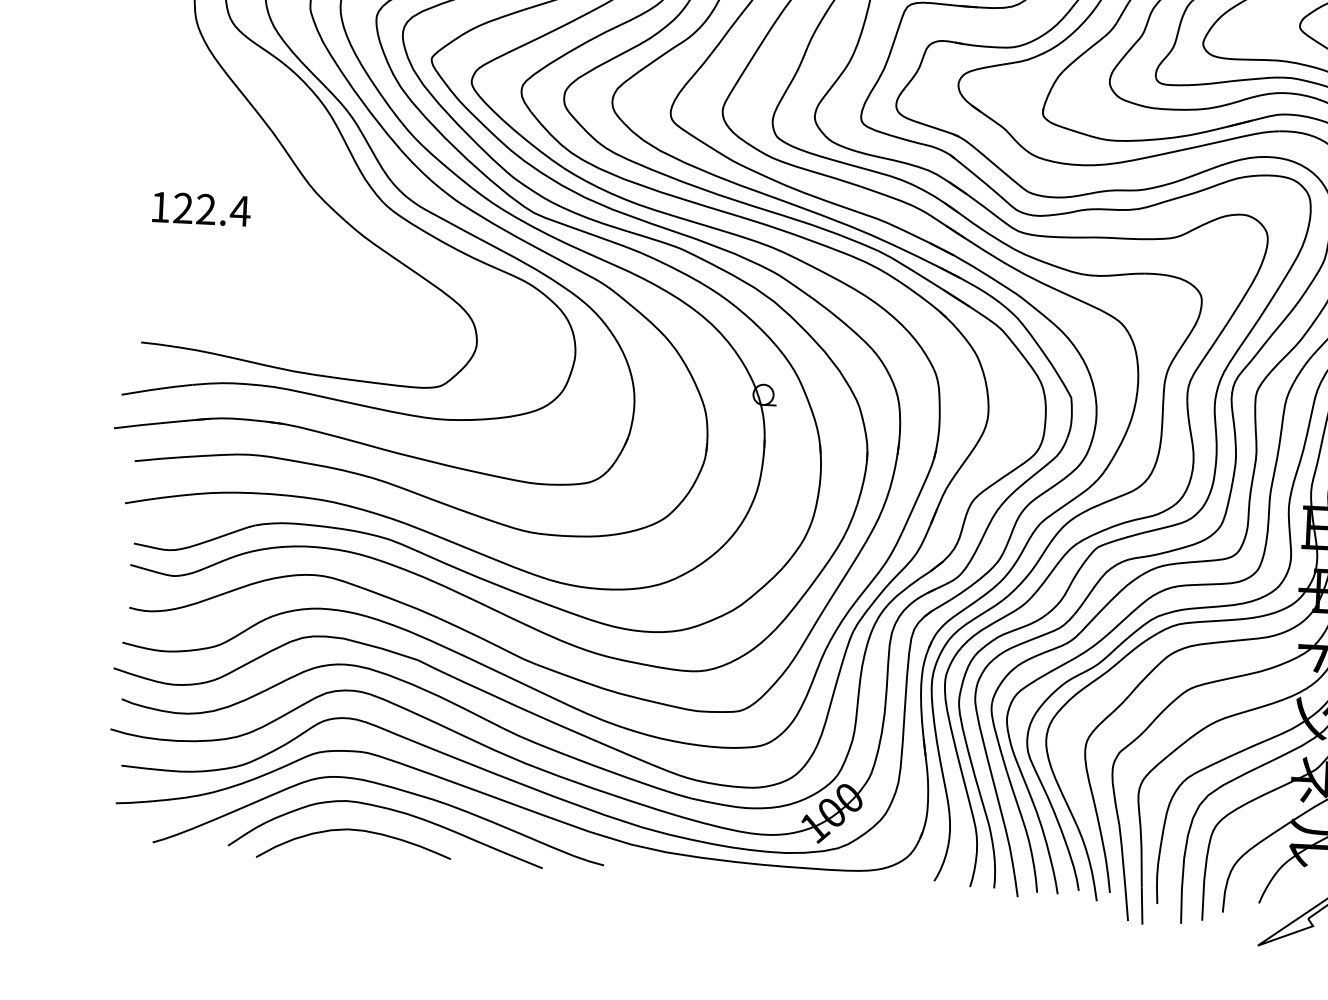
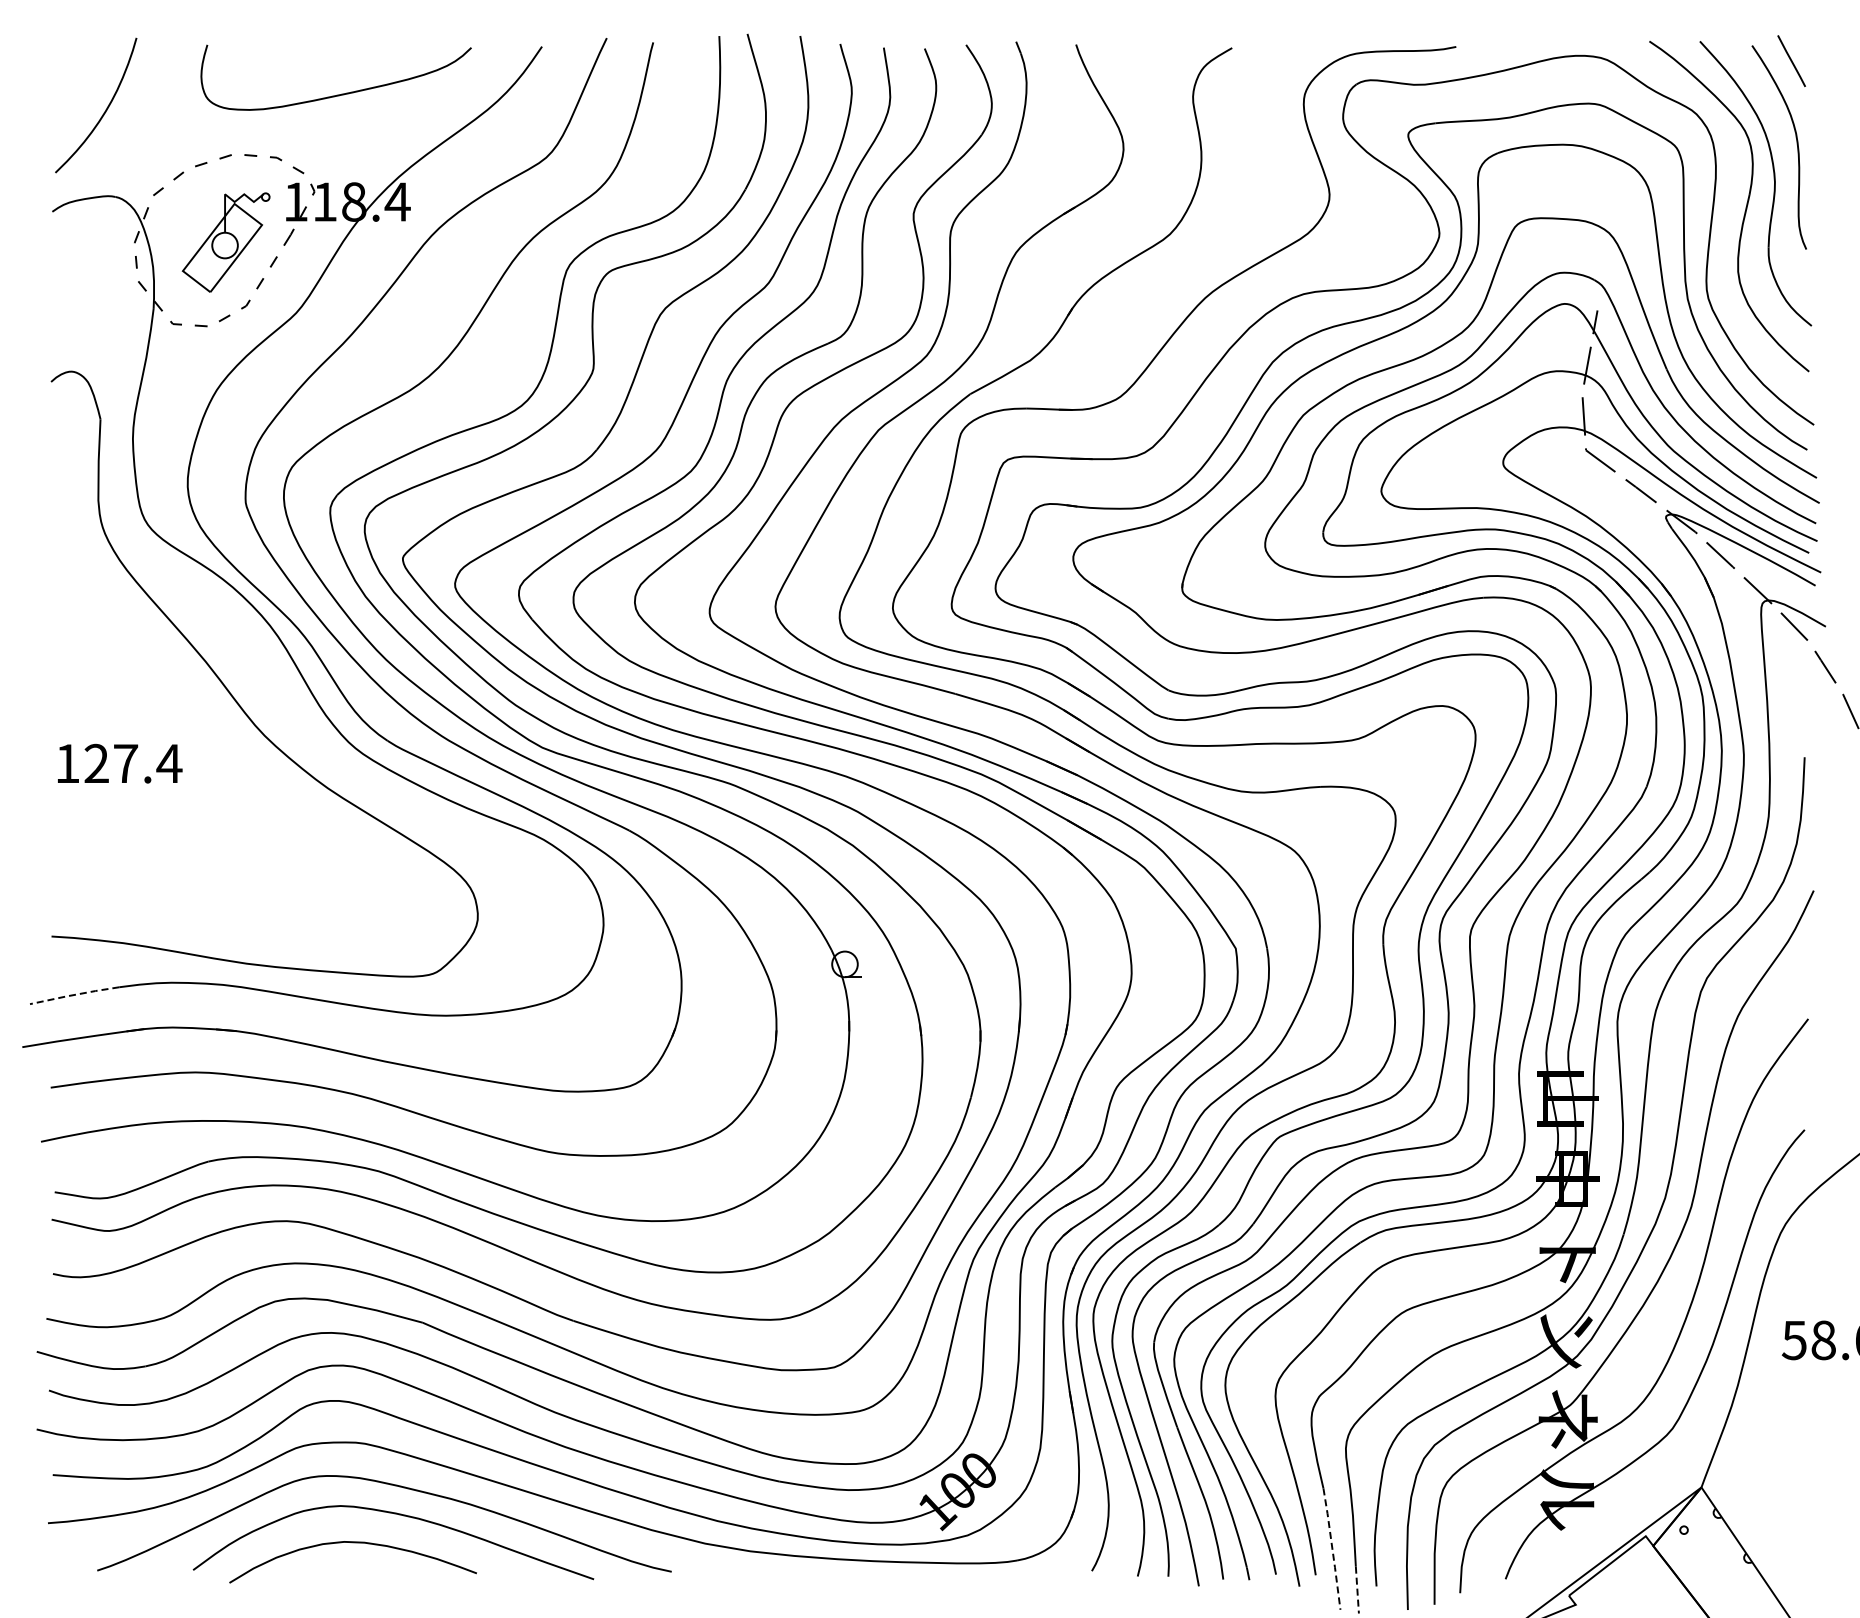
text: (205, 208) -> (125, 762), 122.4 -> 127.4
line: (156, 389) -> (74, 995), solid -> dashed
line: (1124, 873) -> (1332, 1549), solid -> dashed
line: (1142, 906) -> (1357, 1590), solid -> dashed

